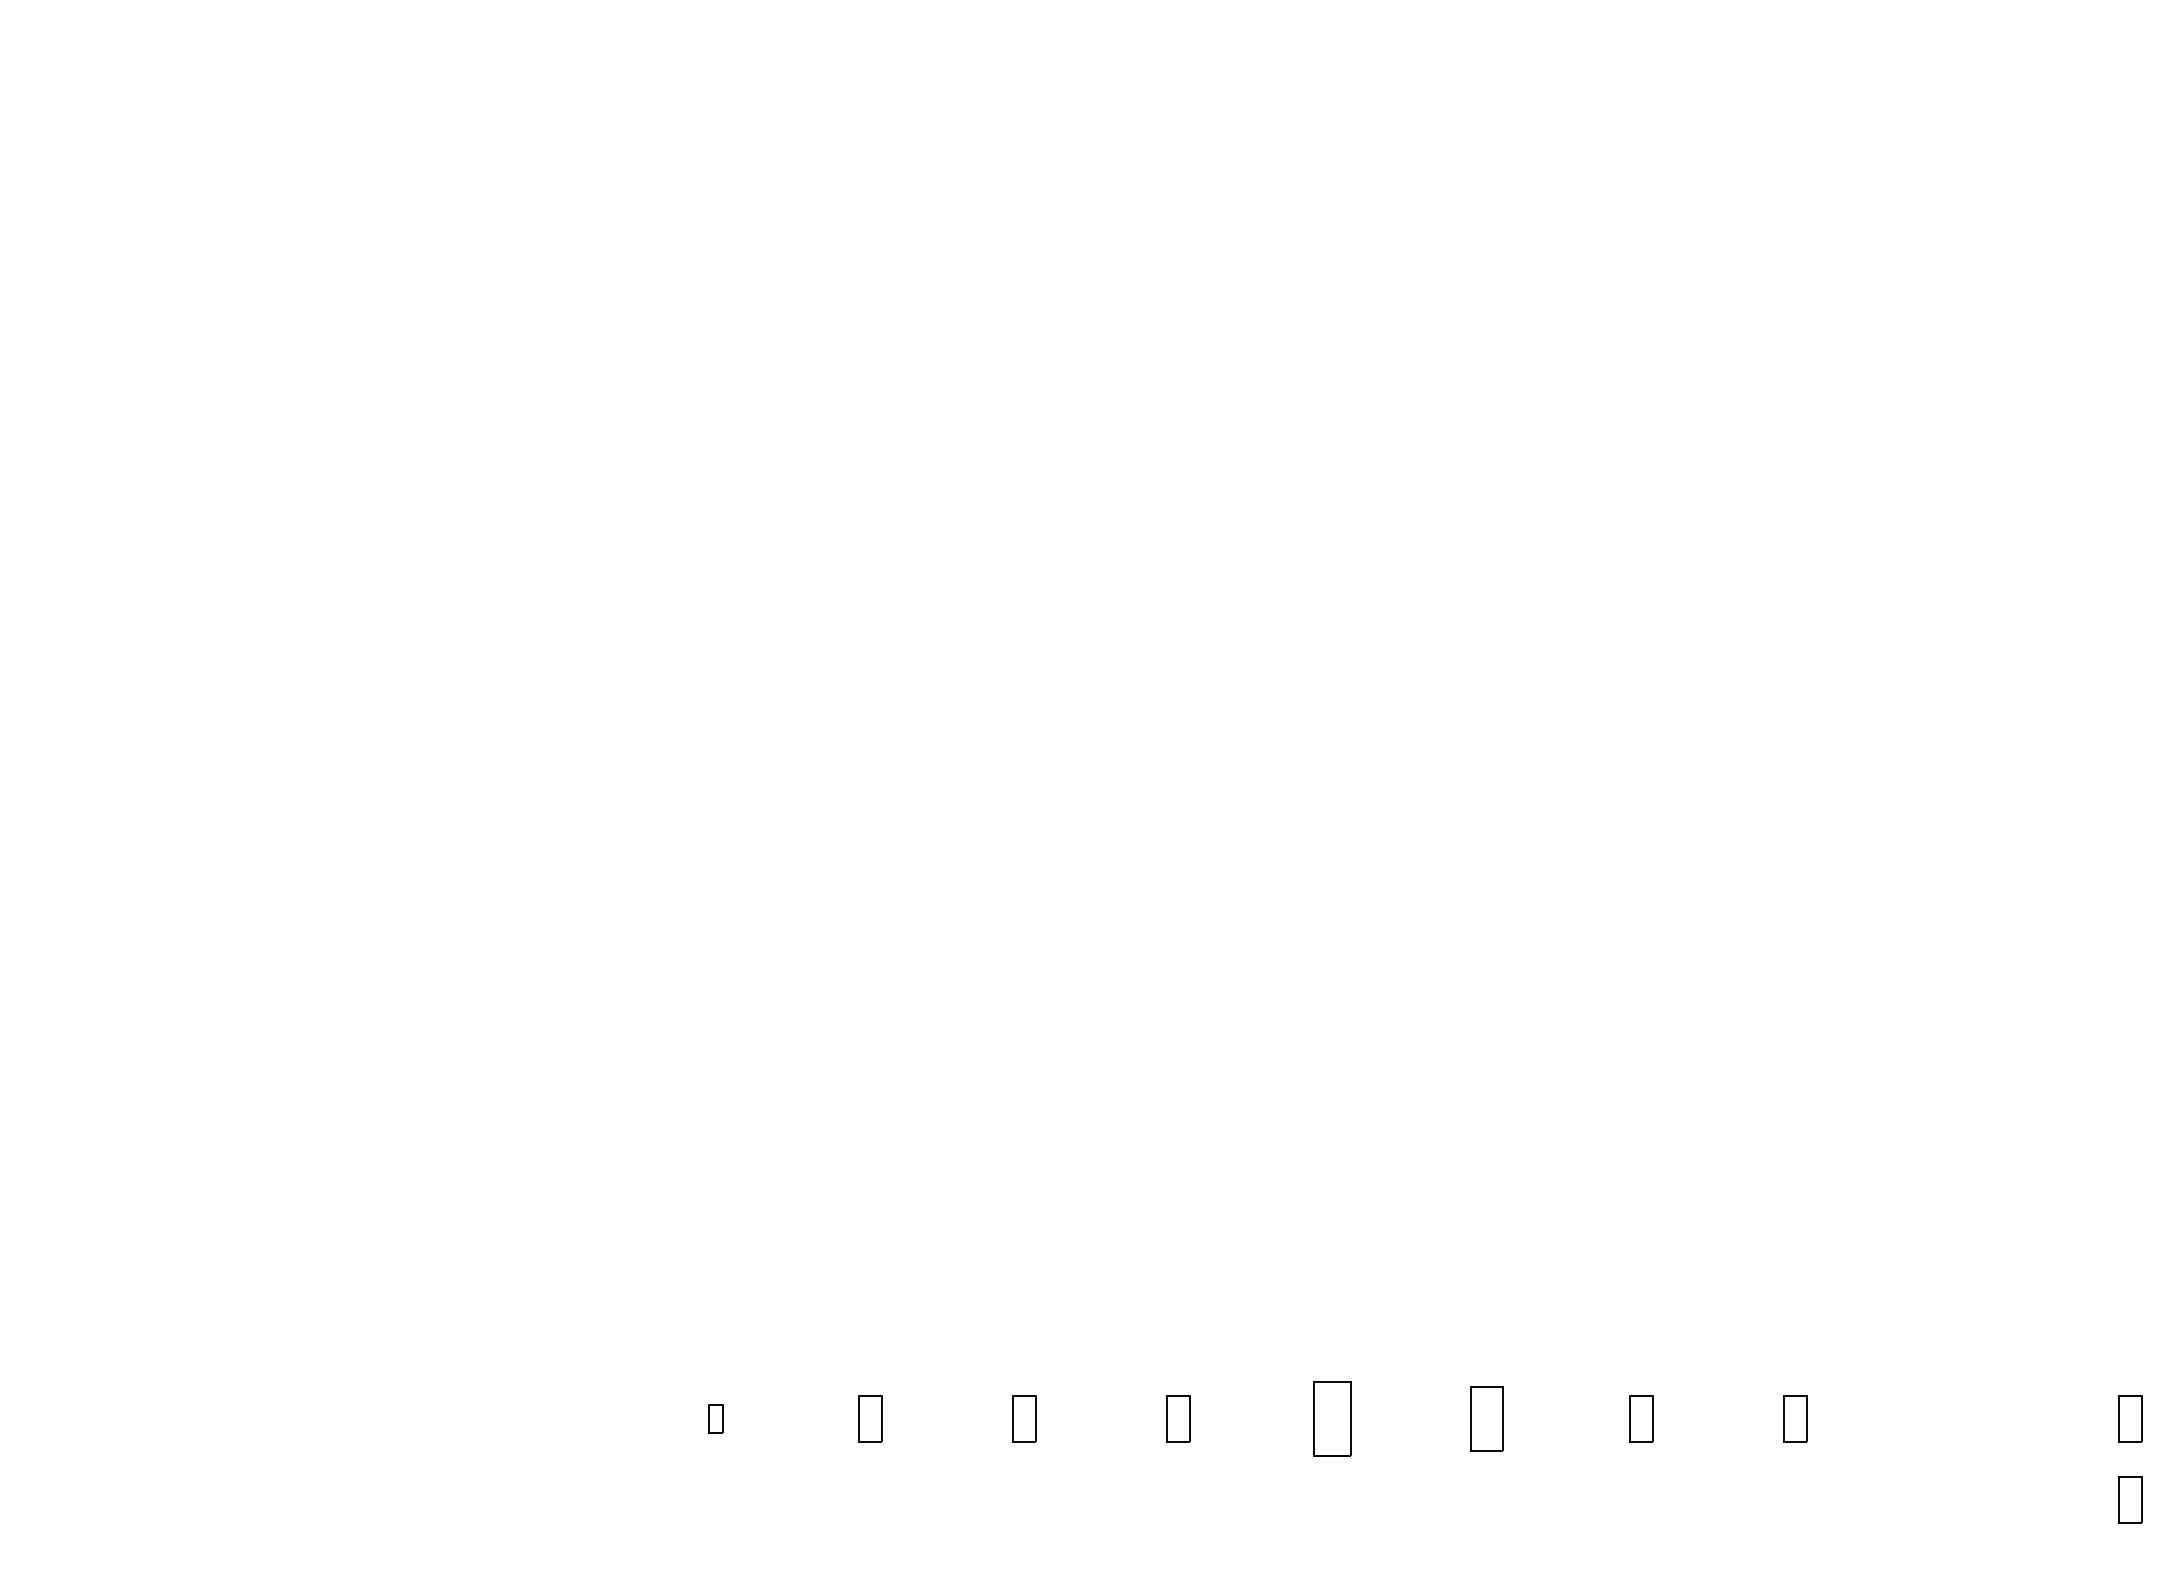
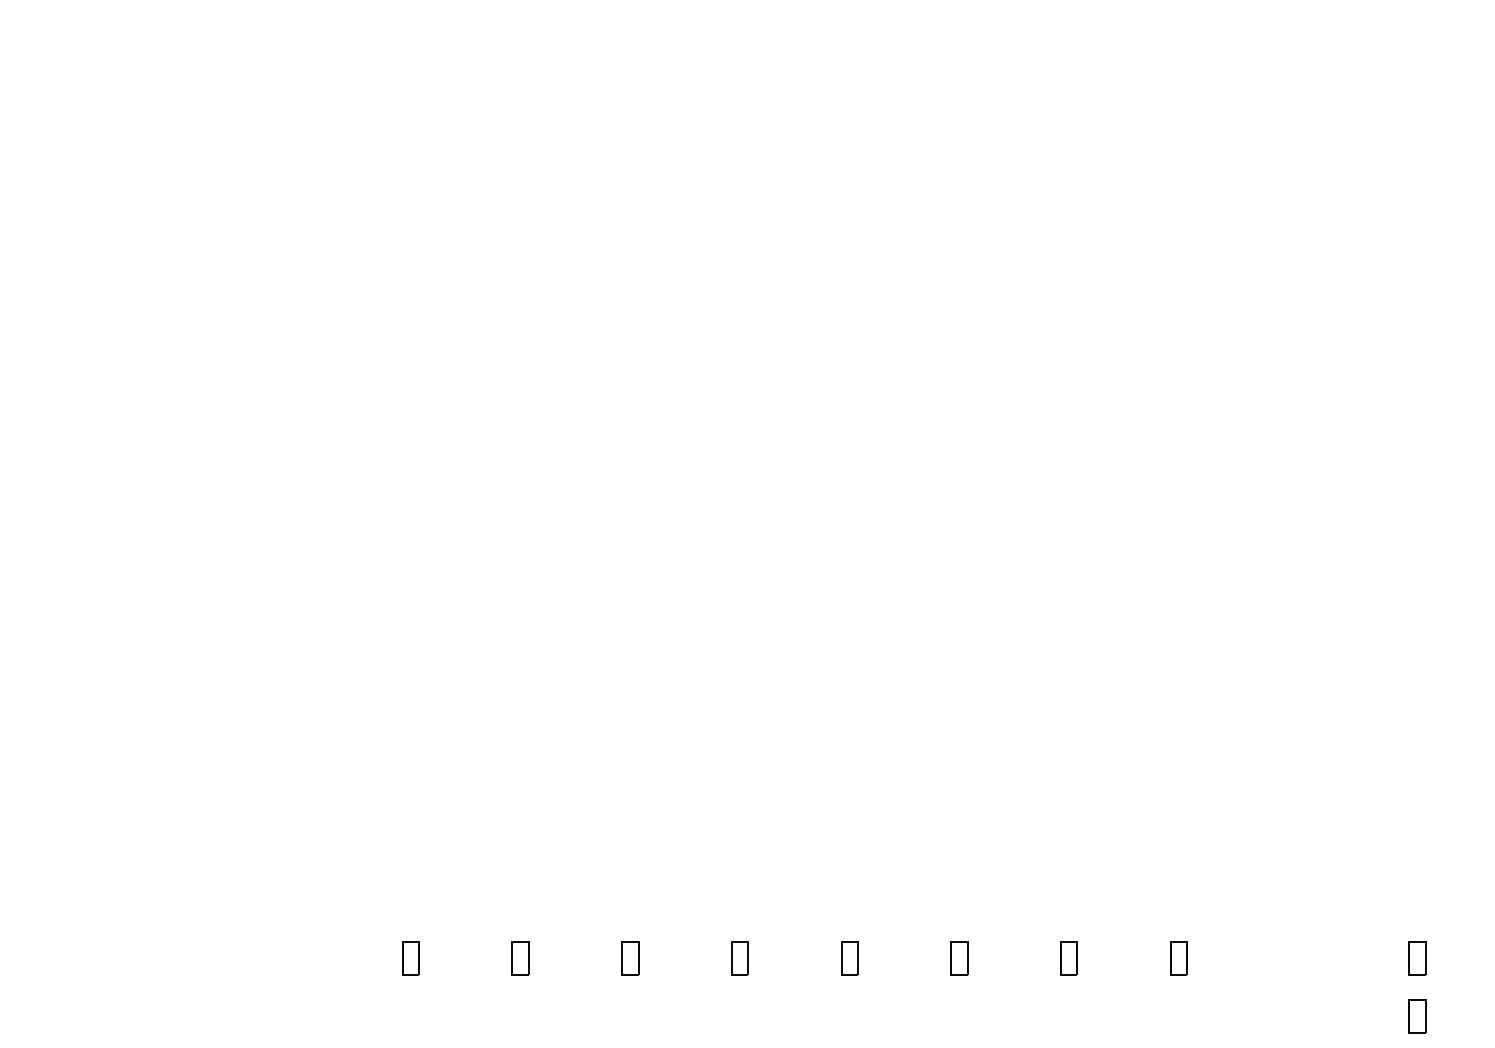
part: (715, 1418) -> (410, 958), size x1.67
part: (1332, 1418) -> (849, 958), size x0.62
part: (1486, 1418) -> (959, 958), size x0.71

